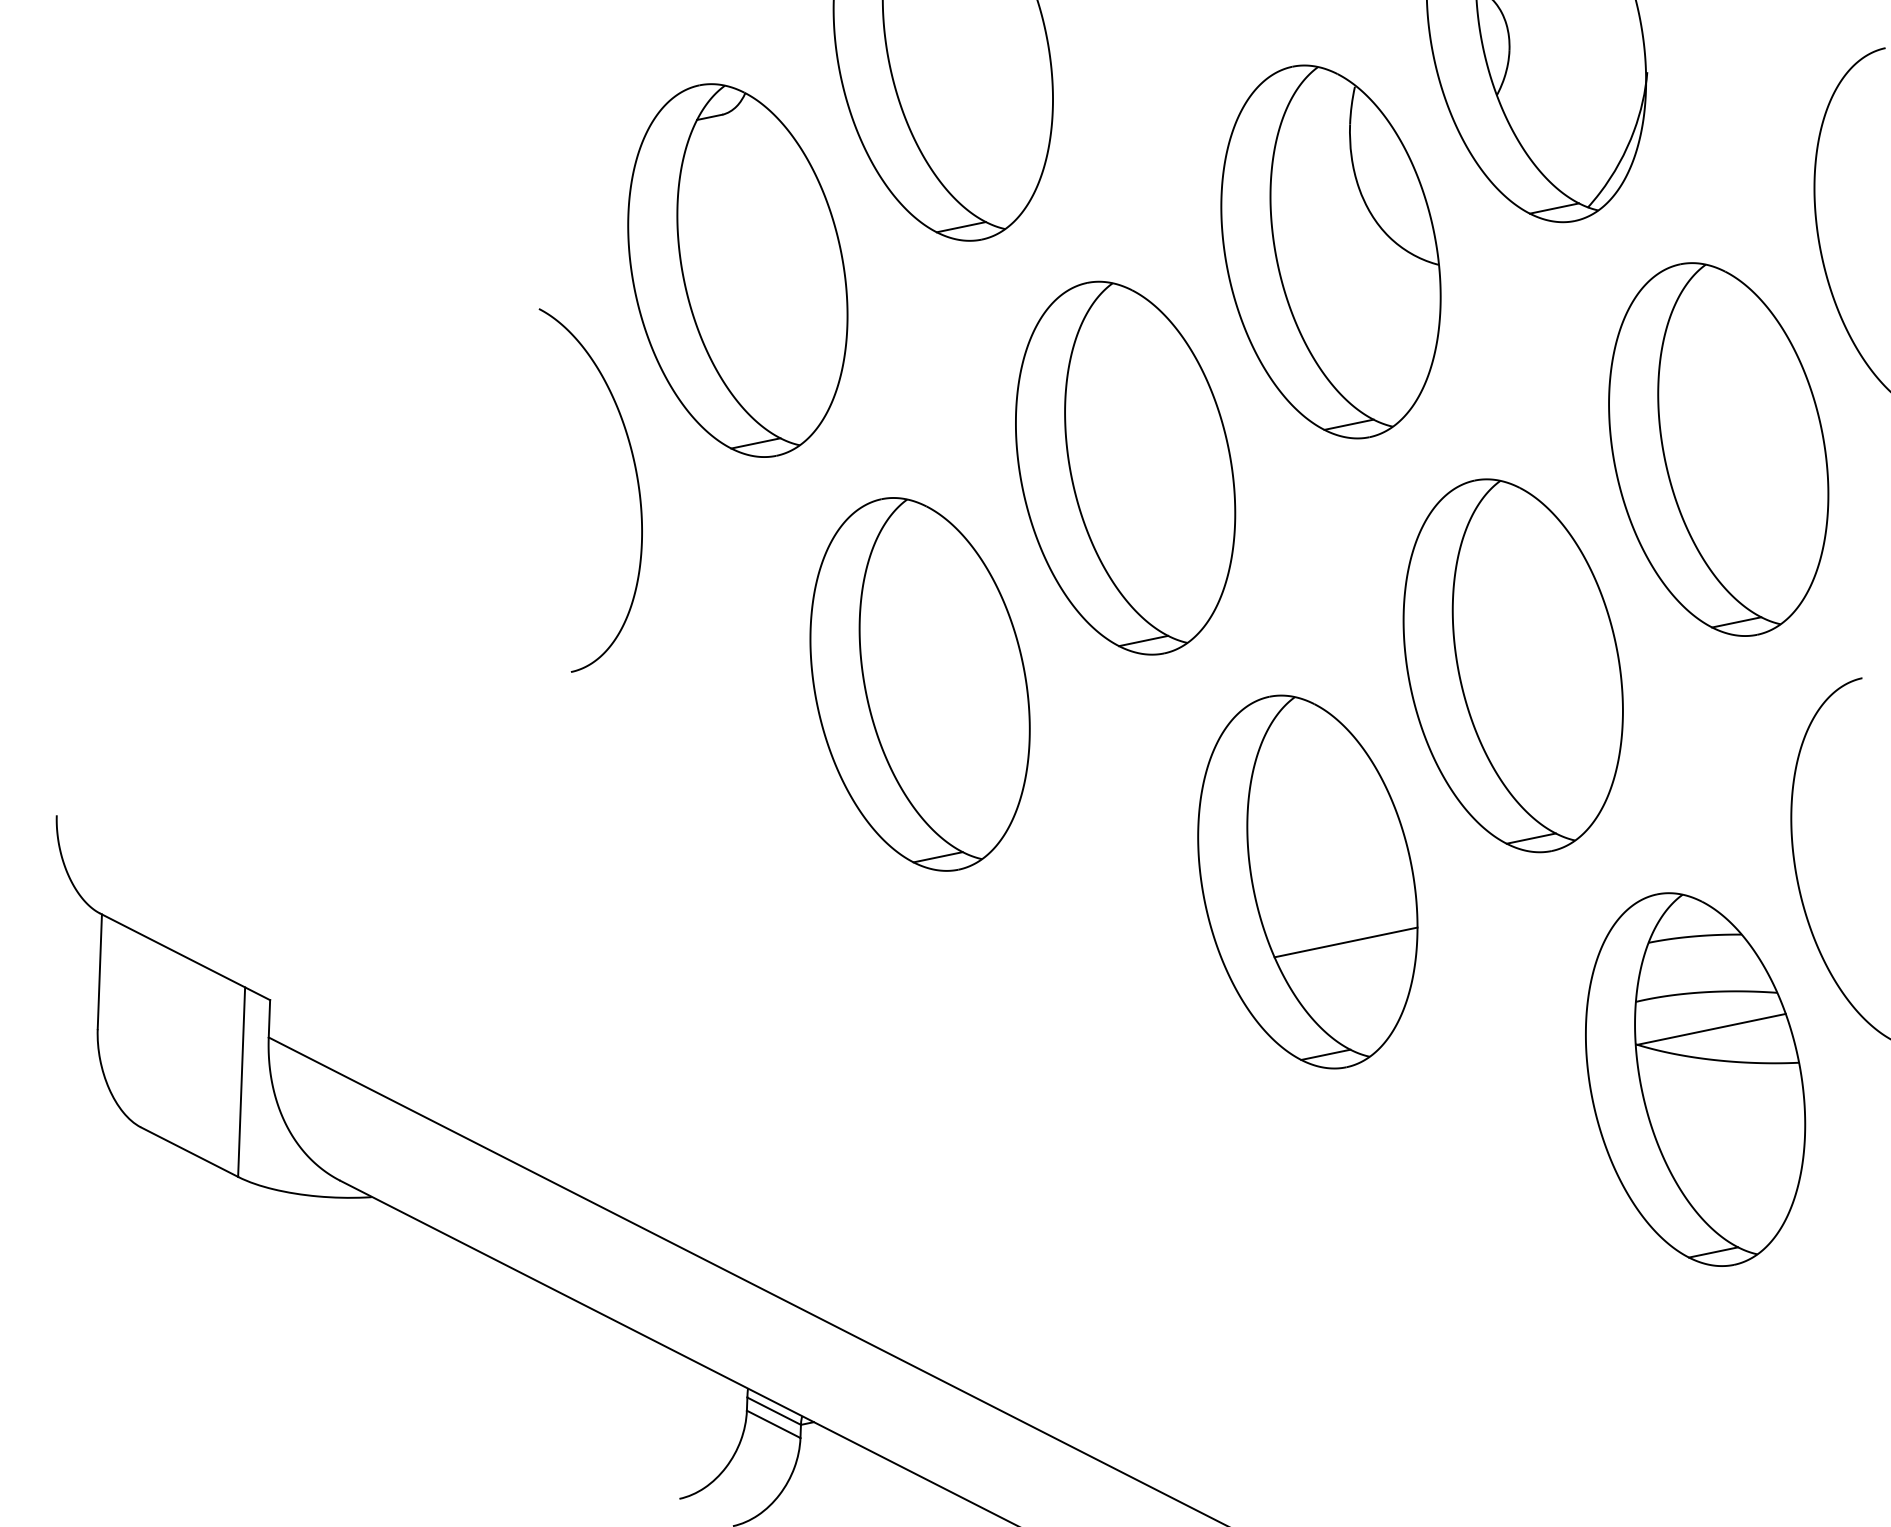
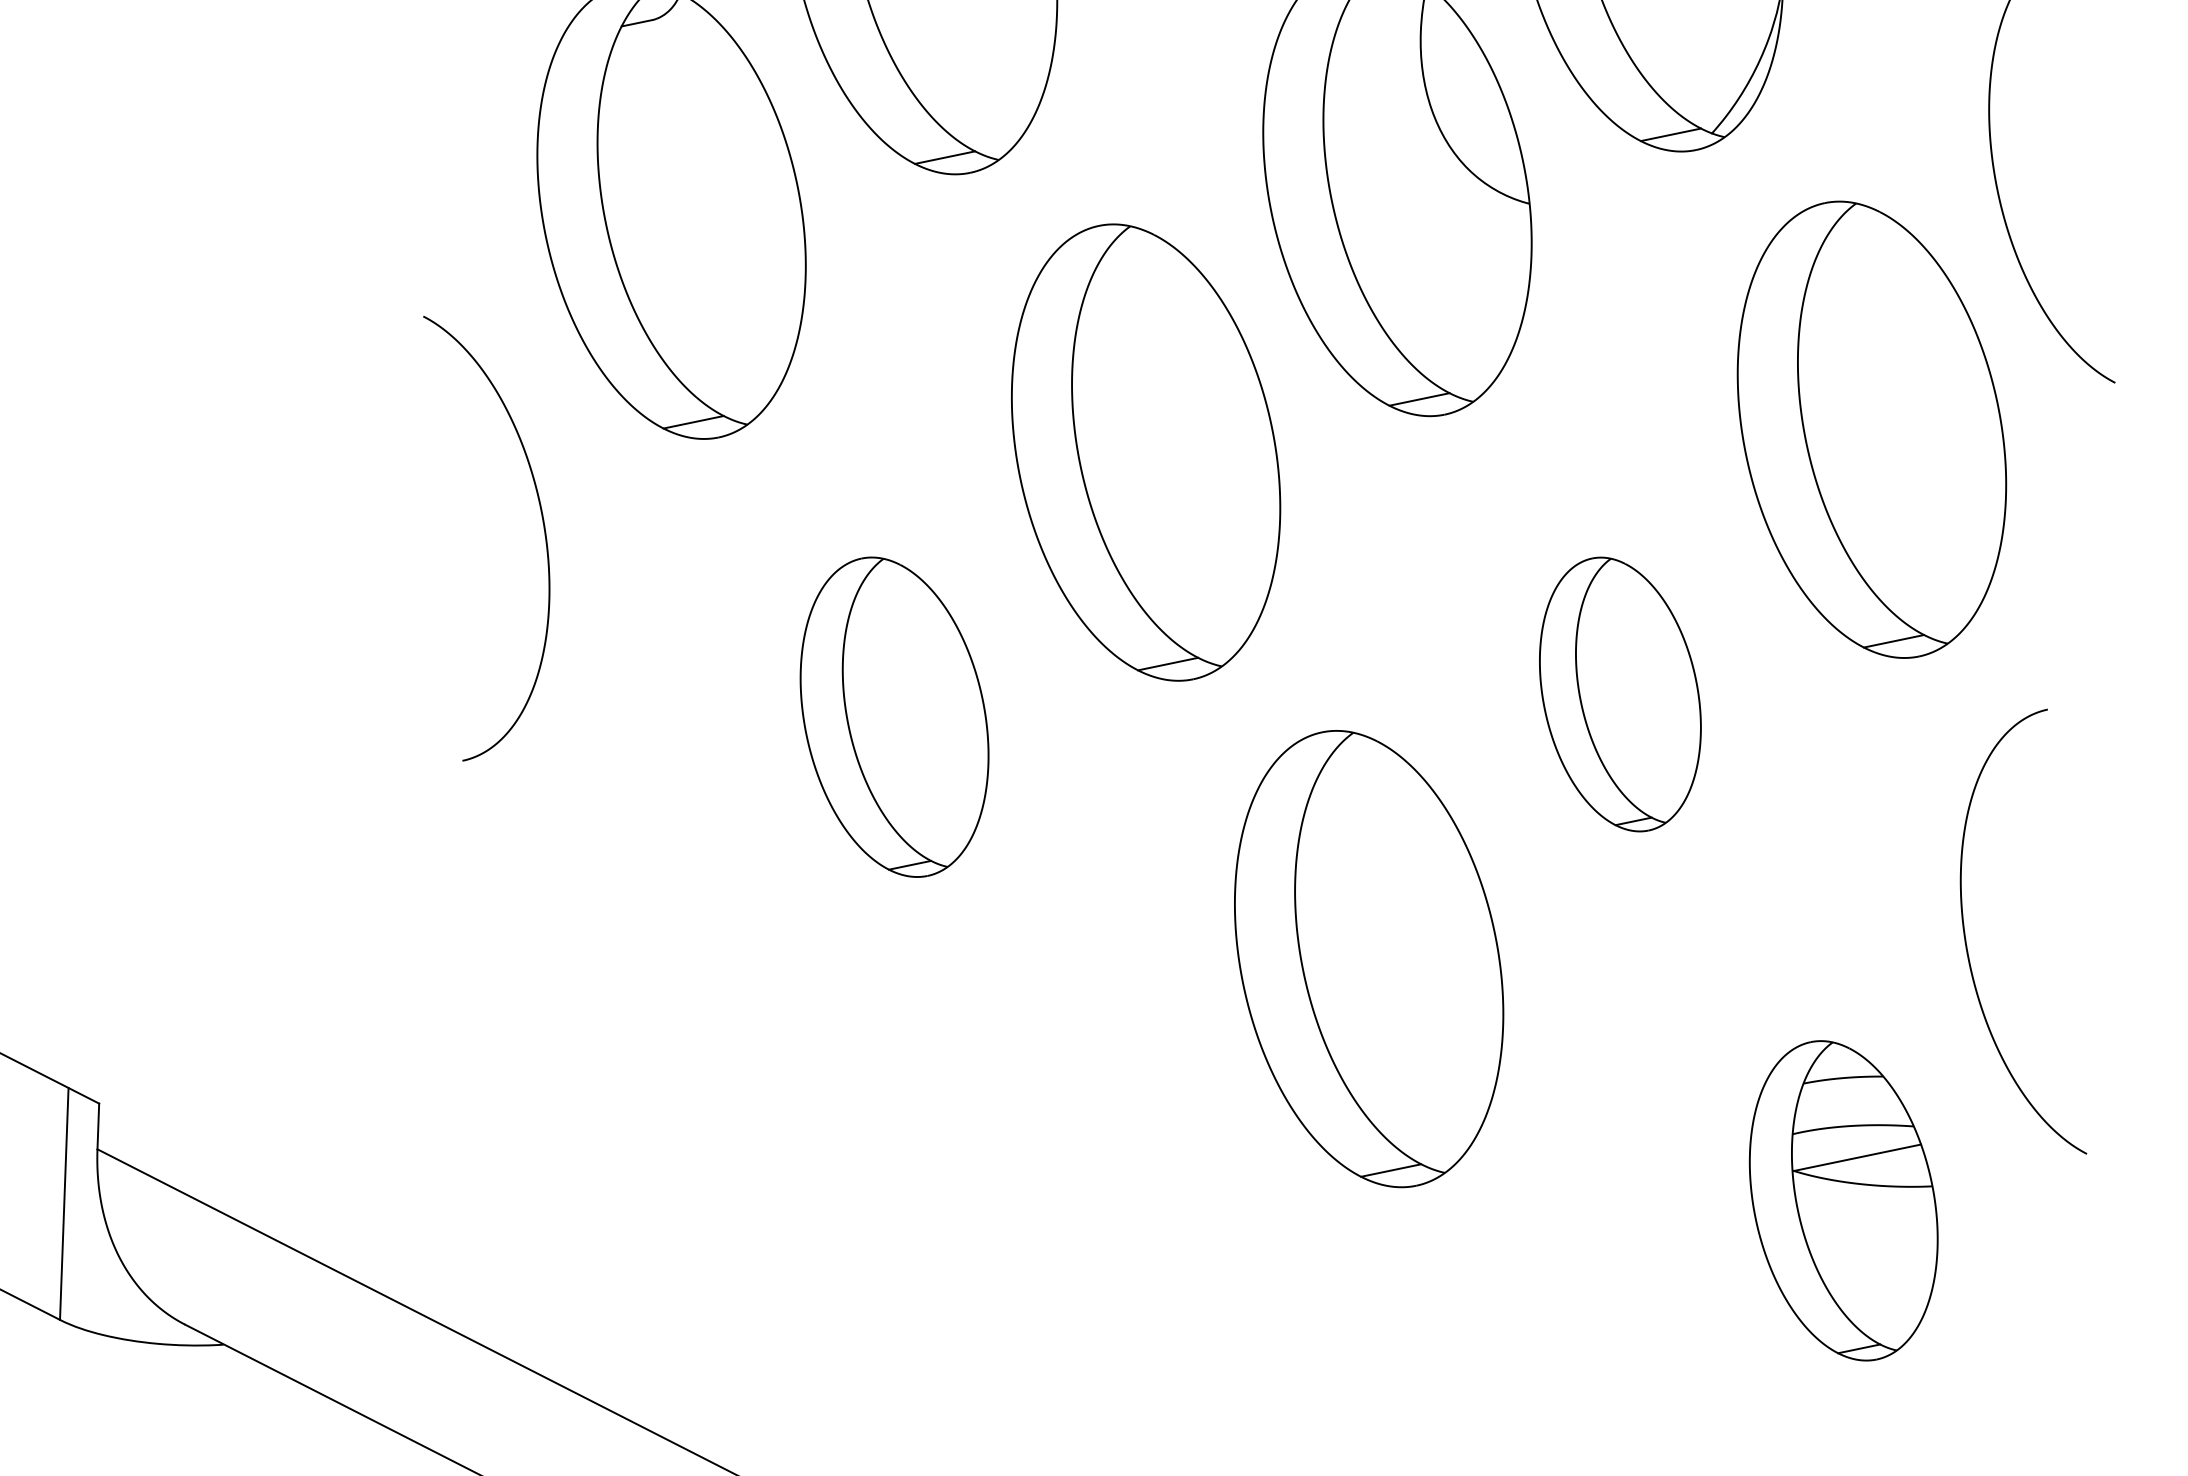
curve: (637, 486) -> (543, 533), moved
part: (1512, 665) -> (1619, 694), size x0.6
part: (919, 684) -> (893, 717), size x0.7
line: (1345, 942) -> (1415, 1033), removed
part: (1695, 1079) -> (1843, 1200), size x0.7

